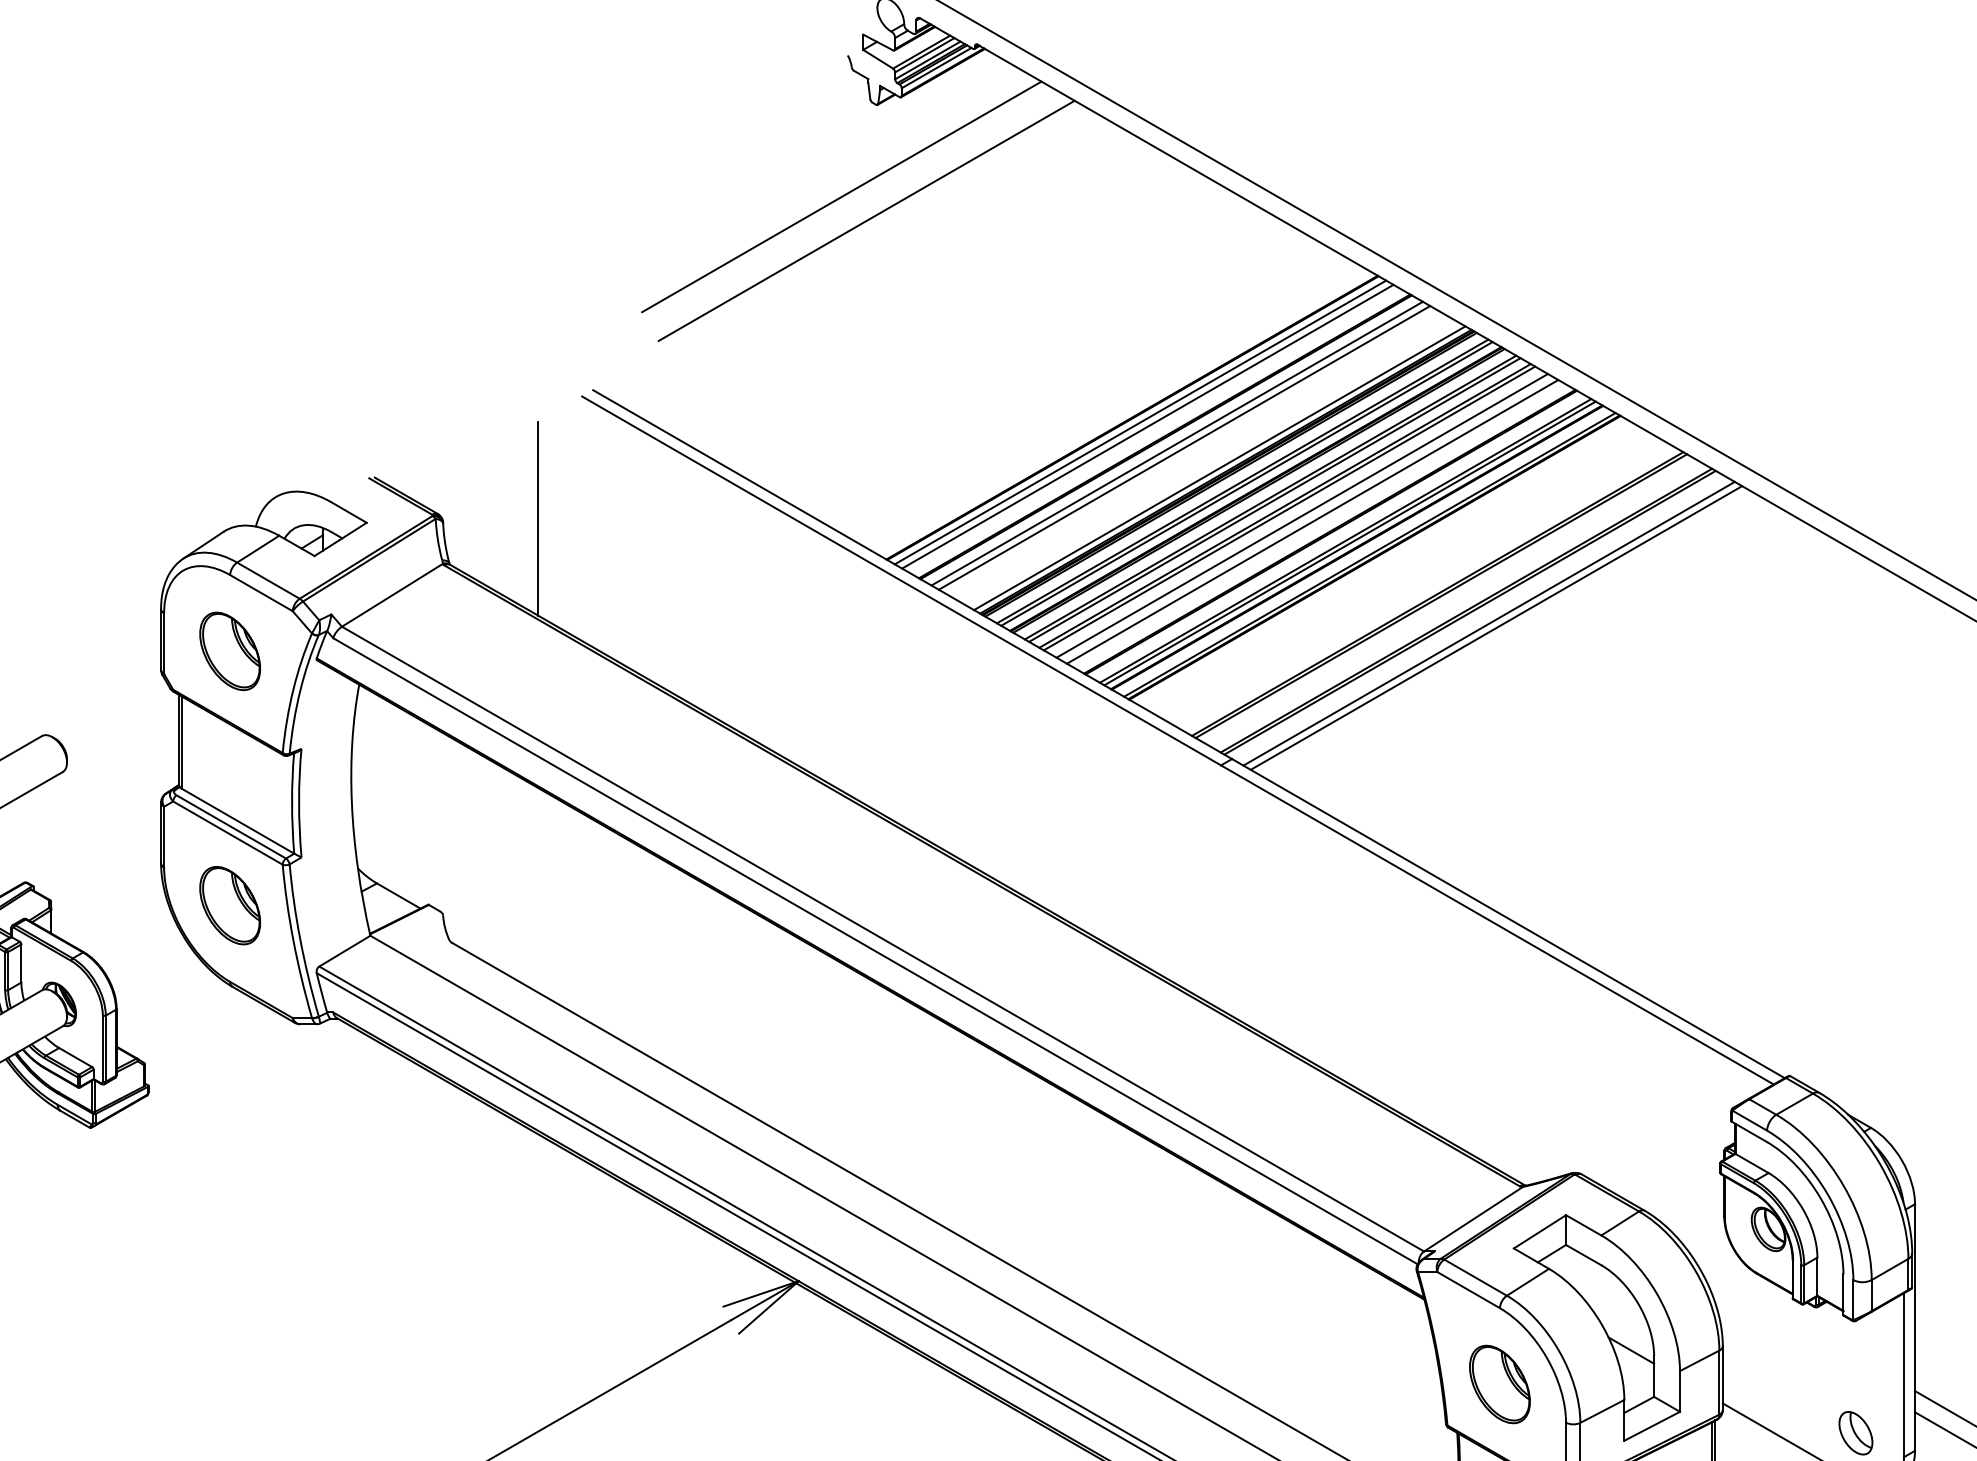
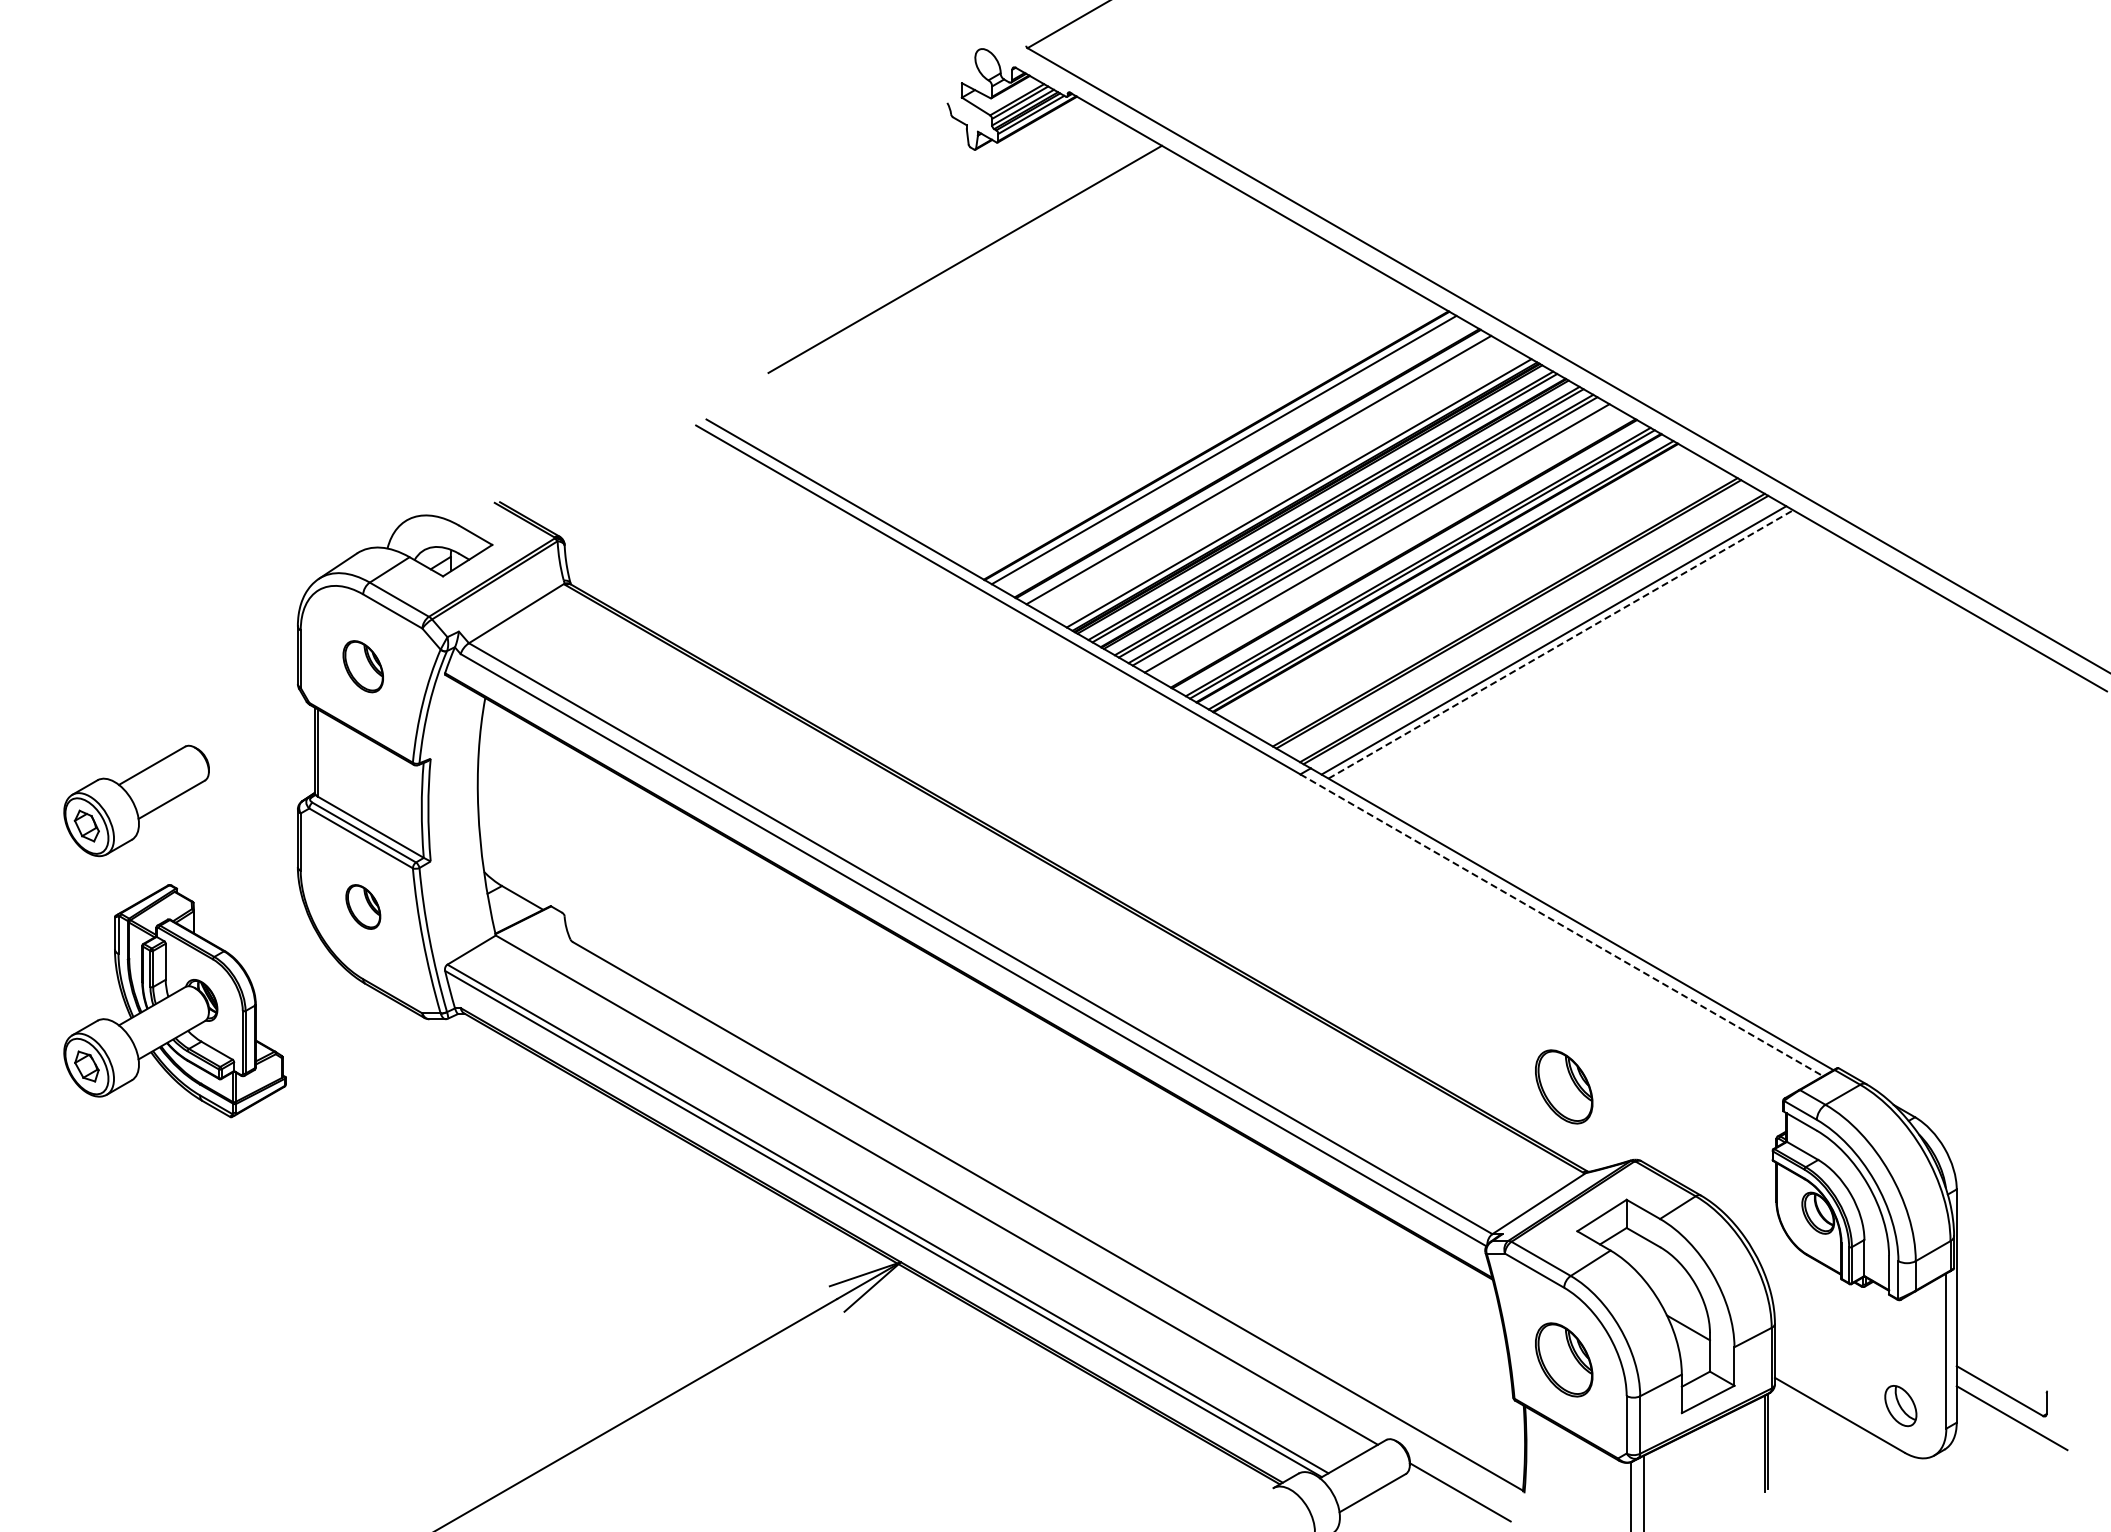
line: (841, 196) -> (941, 236), removed
line: (1147, 426) -> (1230, 453), removed
line: (1184, 447) -> (1265, 473), removed
line: (538, 518) -> (654, 540), removed
line: (1312, 521) -> (1386, 543), removed
line: (1497, 628) -> (1561, 644), solid -> dashed
part: (230, 651) -> (363, 666), size x0.7
part: (230, 905) -> (363, 906), size x0.6
line: (1497, 925) -> (1561, 925), solid -> dashed
part: (1500, 1095) -> (1564, 1086), added

